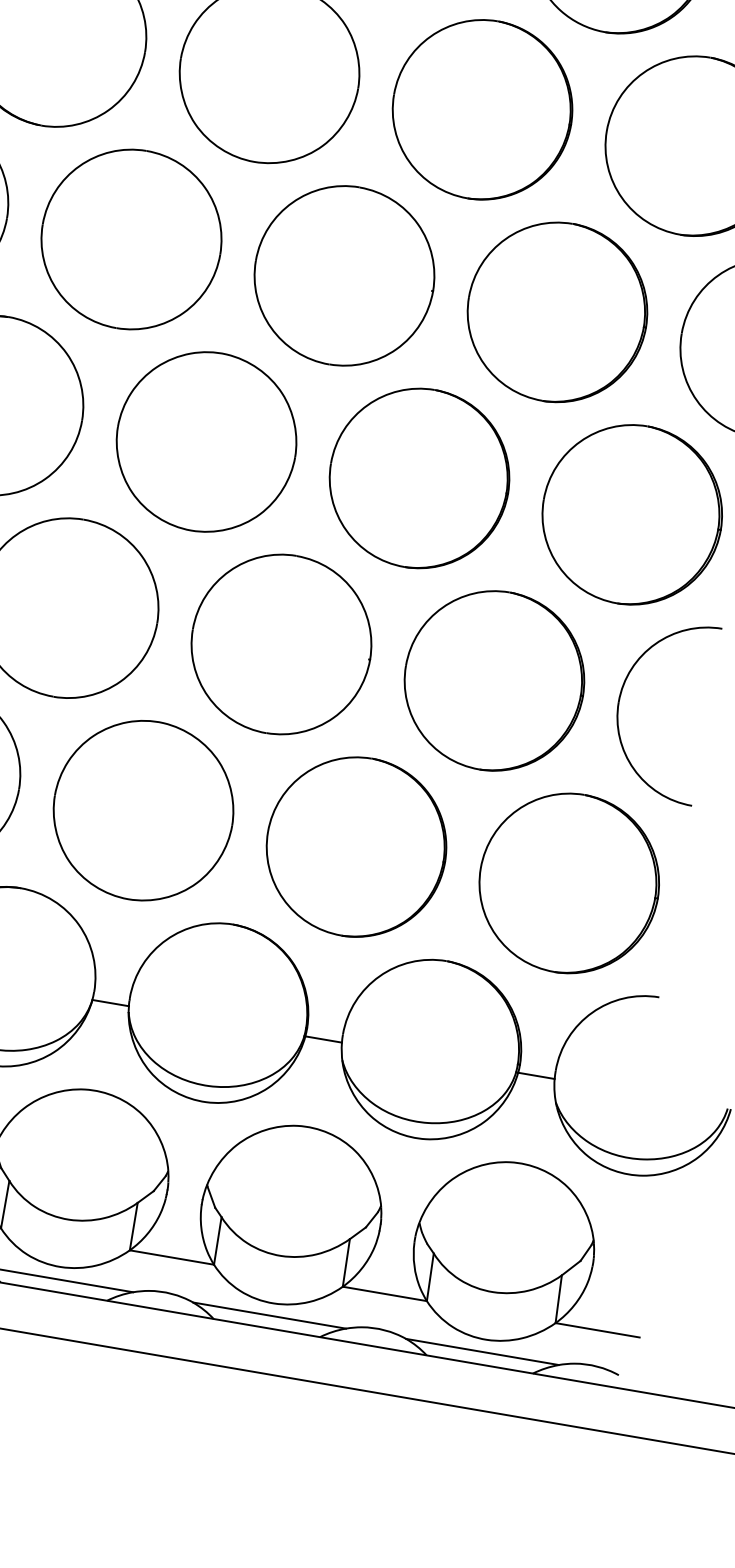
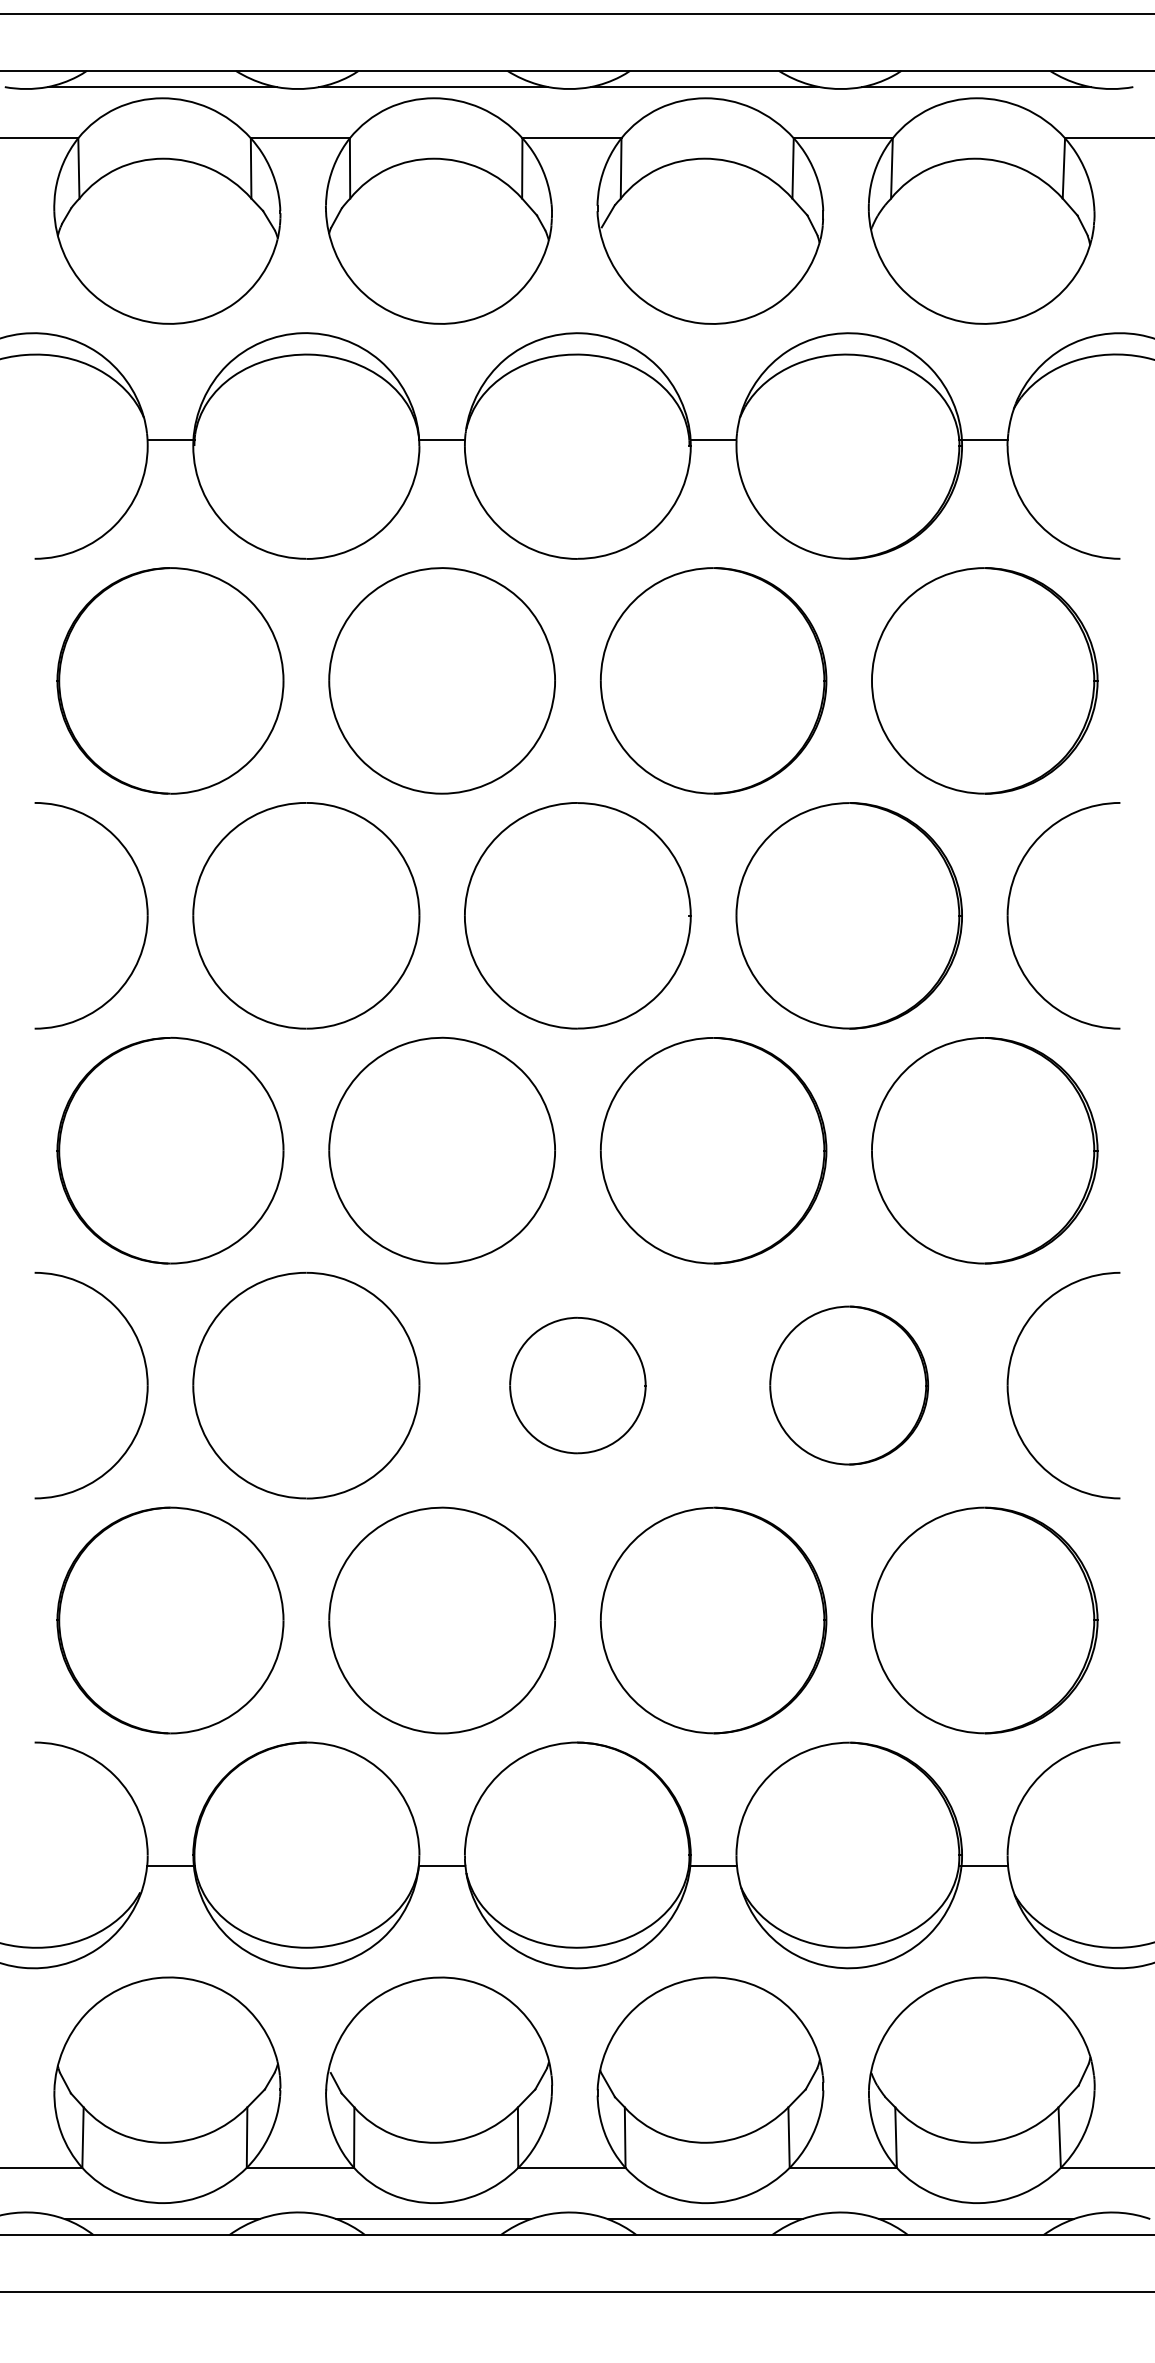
part: (281, 644) -> (577, 1385), size x0.6
part: (493, 680) -> (848, 1385), size x0.7

